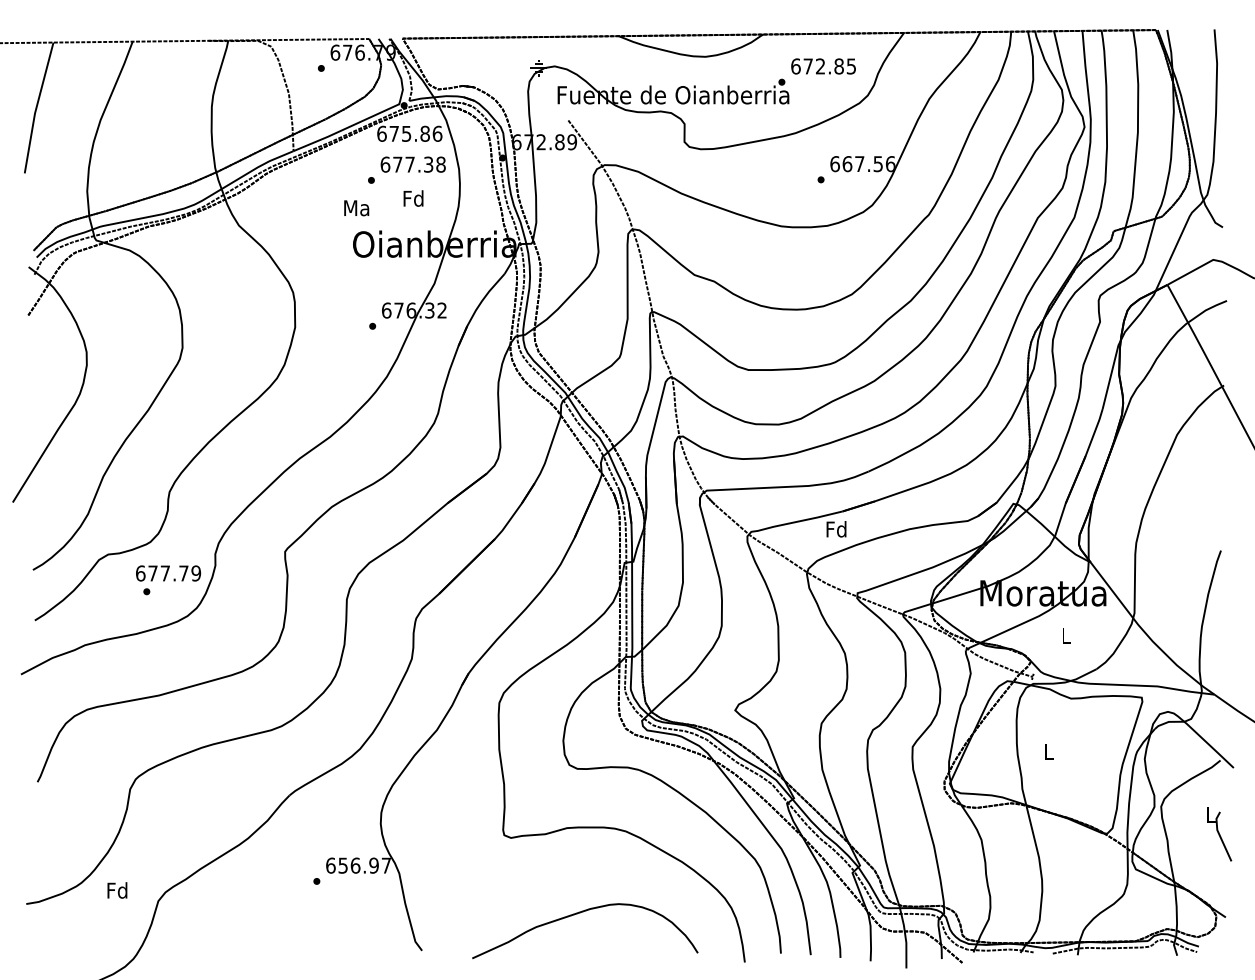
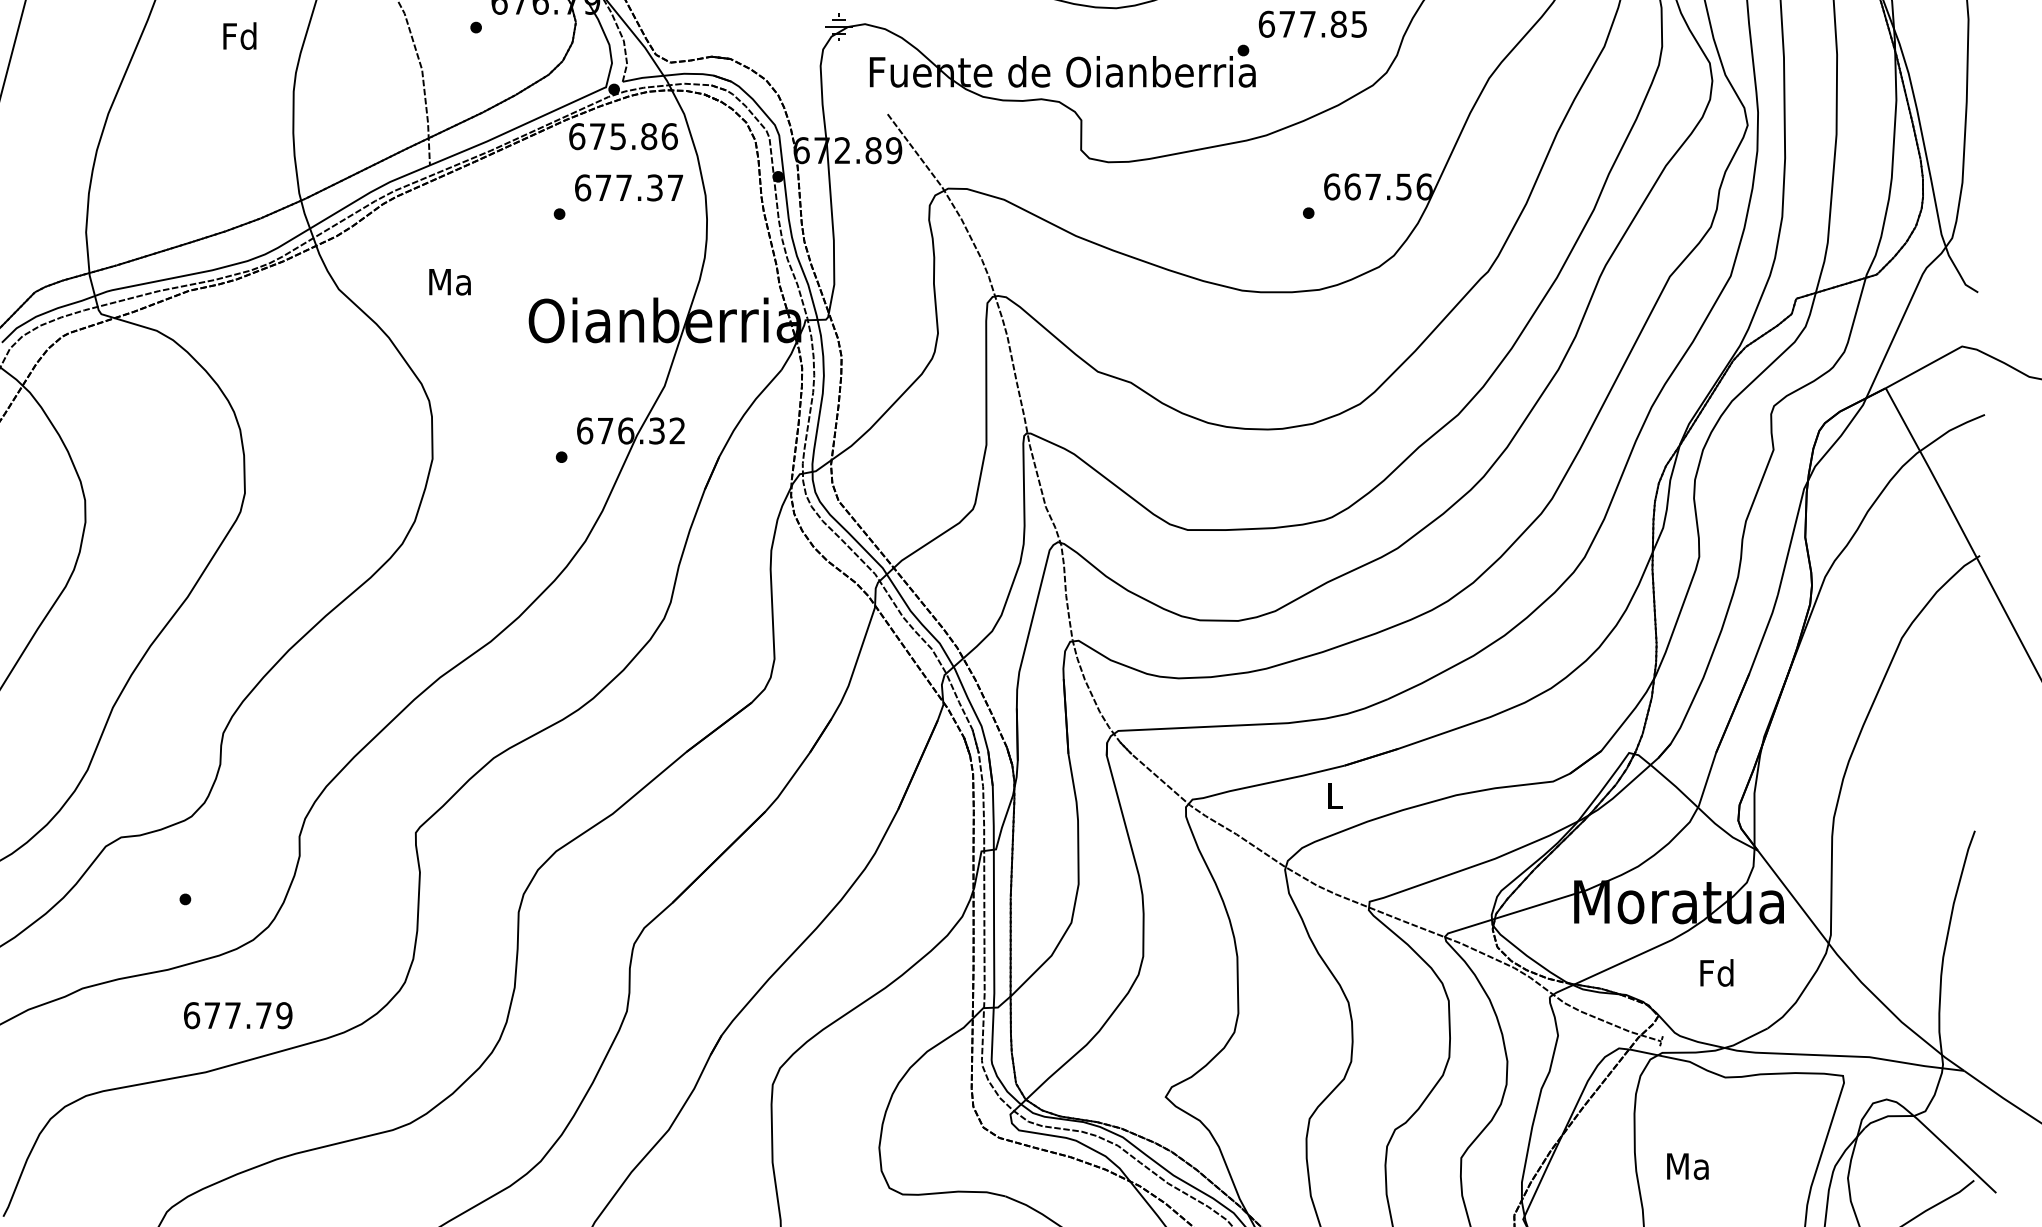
text: (820, 66) -> (1307, 24), 672.85 -> 677.85
text: (440, 164) -> (674, 187), 677.38 -> 677.37
text: (413, 198) -> (239, 36), moved
text: (356, 208) -> (449, 282), moved
text: (836, 529) -> (1334, 795), Fd -> L
text: (168, 573) -> (238, 1015), moved
text: (1065, 635) -> (1715, 972), L -> Fd
text: (1048, 752) -> (1687, 1167), L -> Ma

